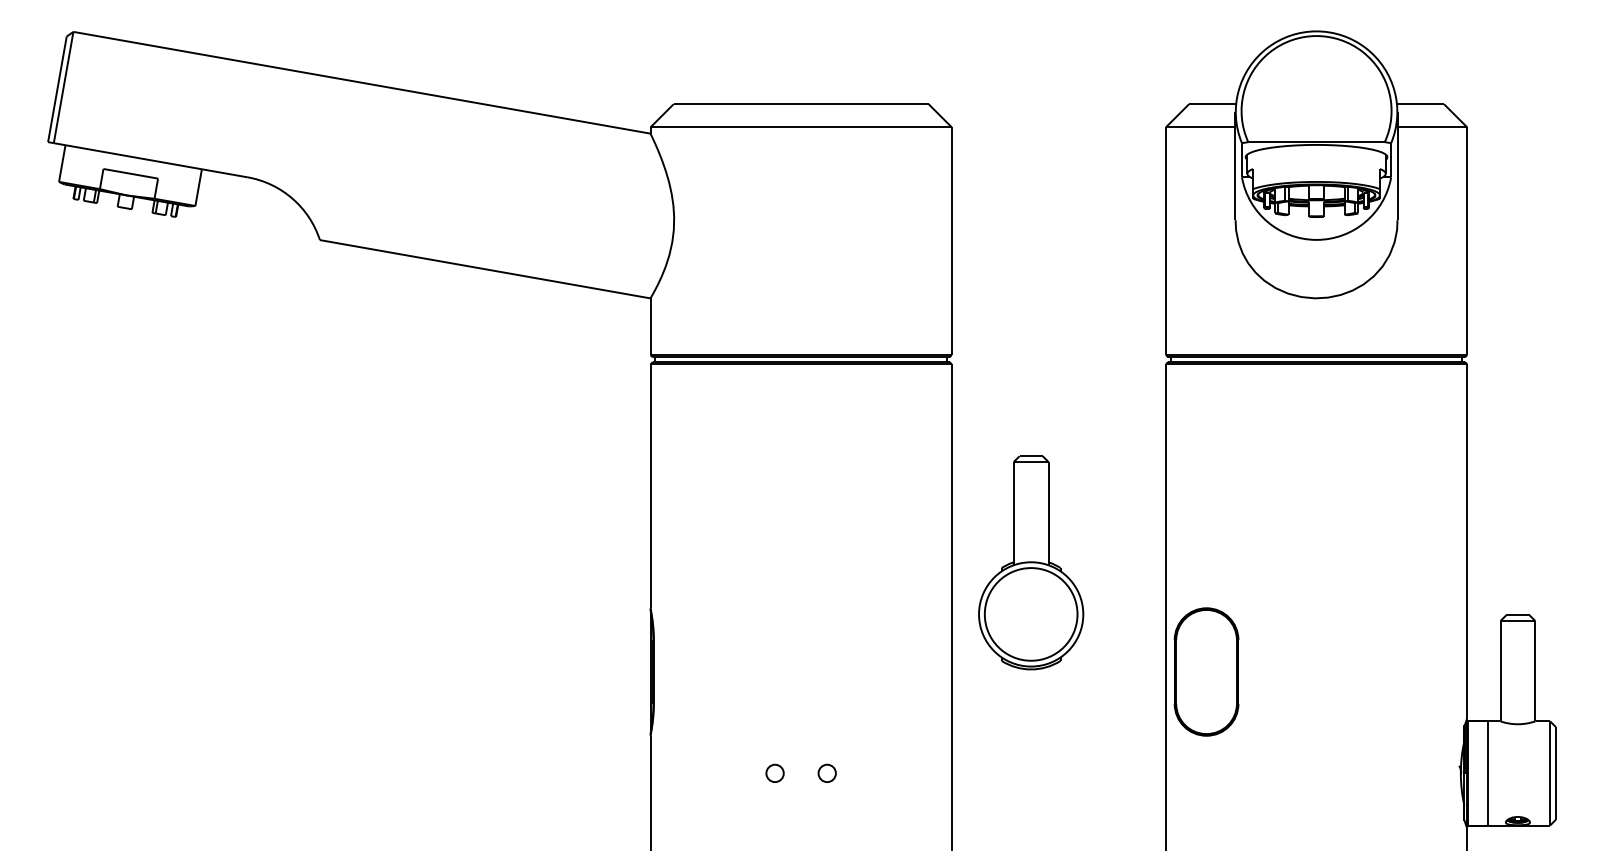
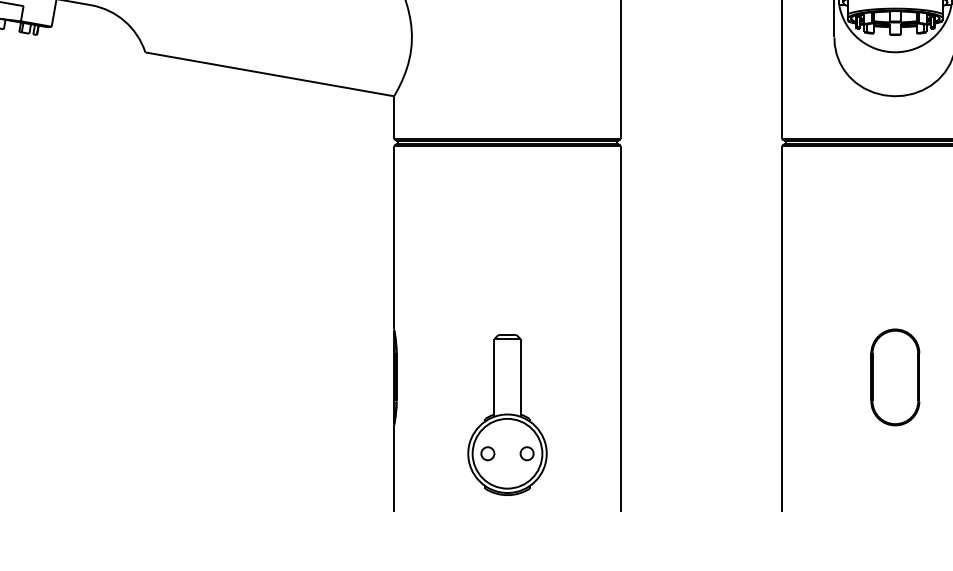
part: (1031, 562) -> (507, 414), moved
part: (1206, 671) -> (895, 377), moved

